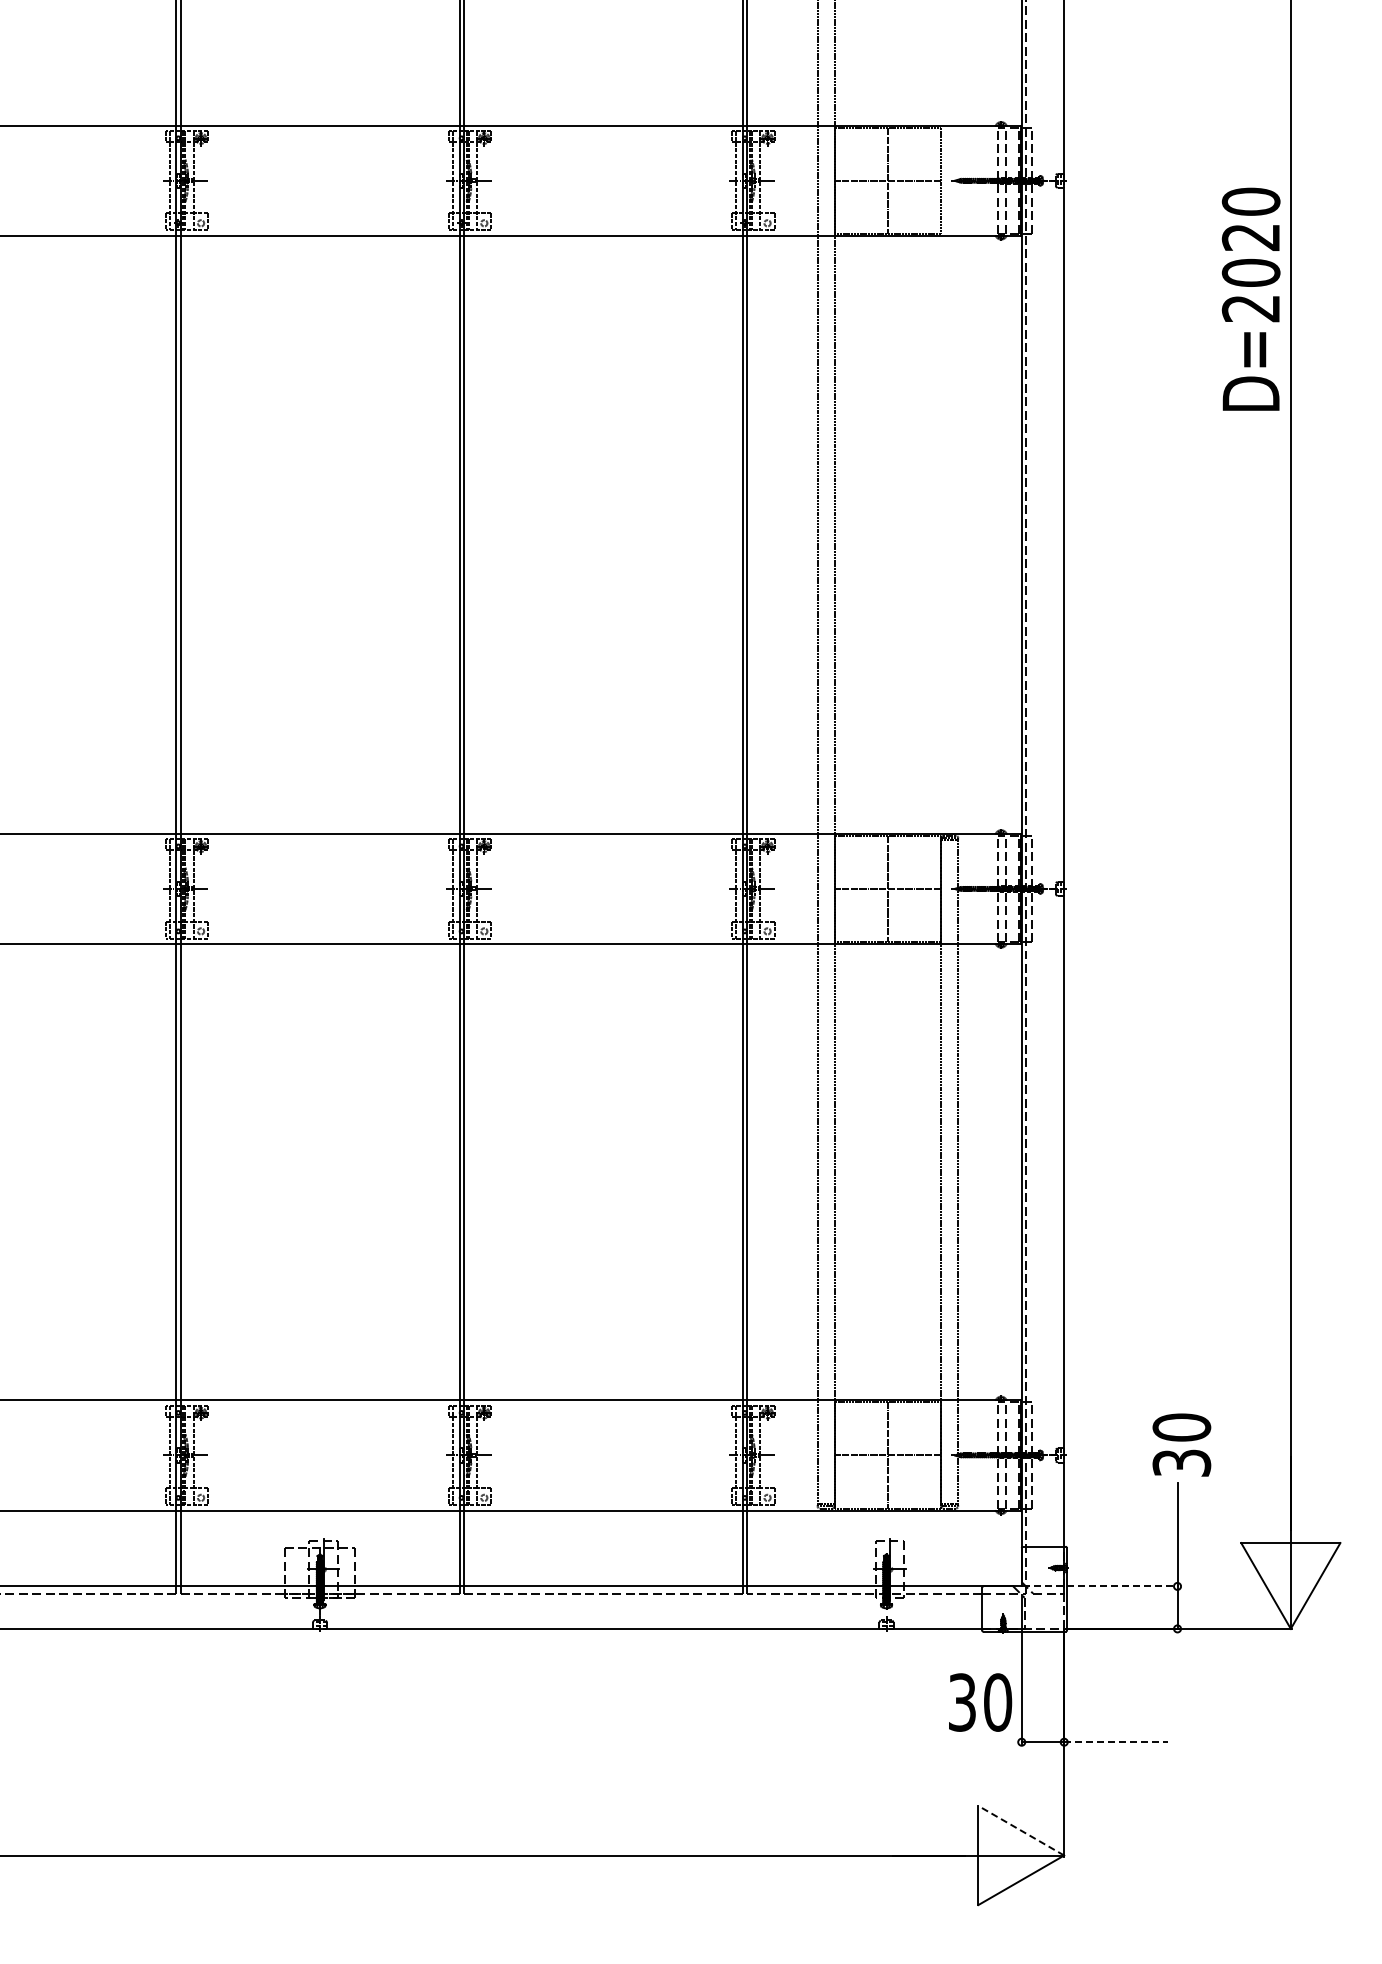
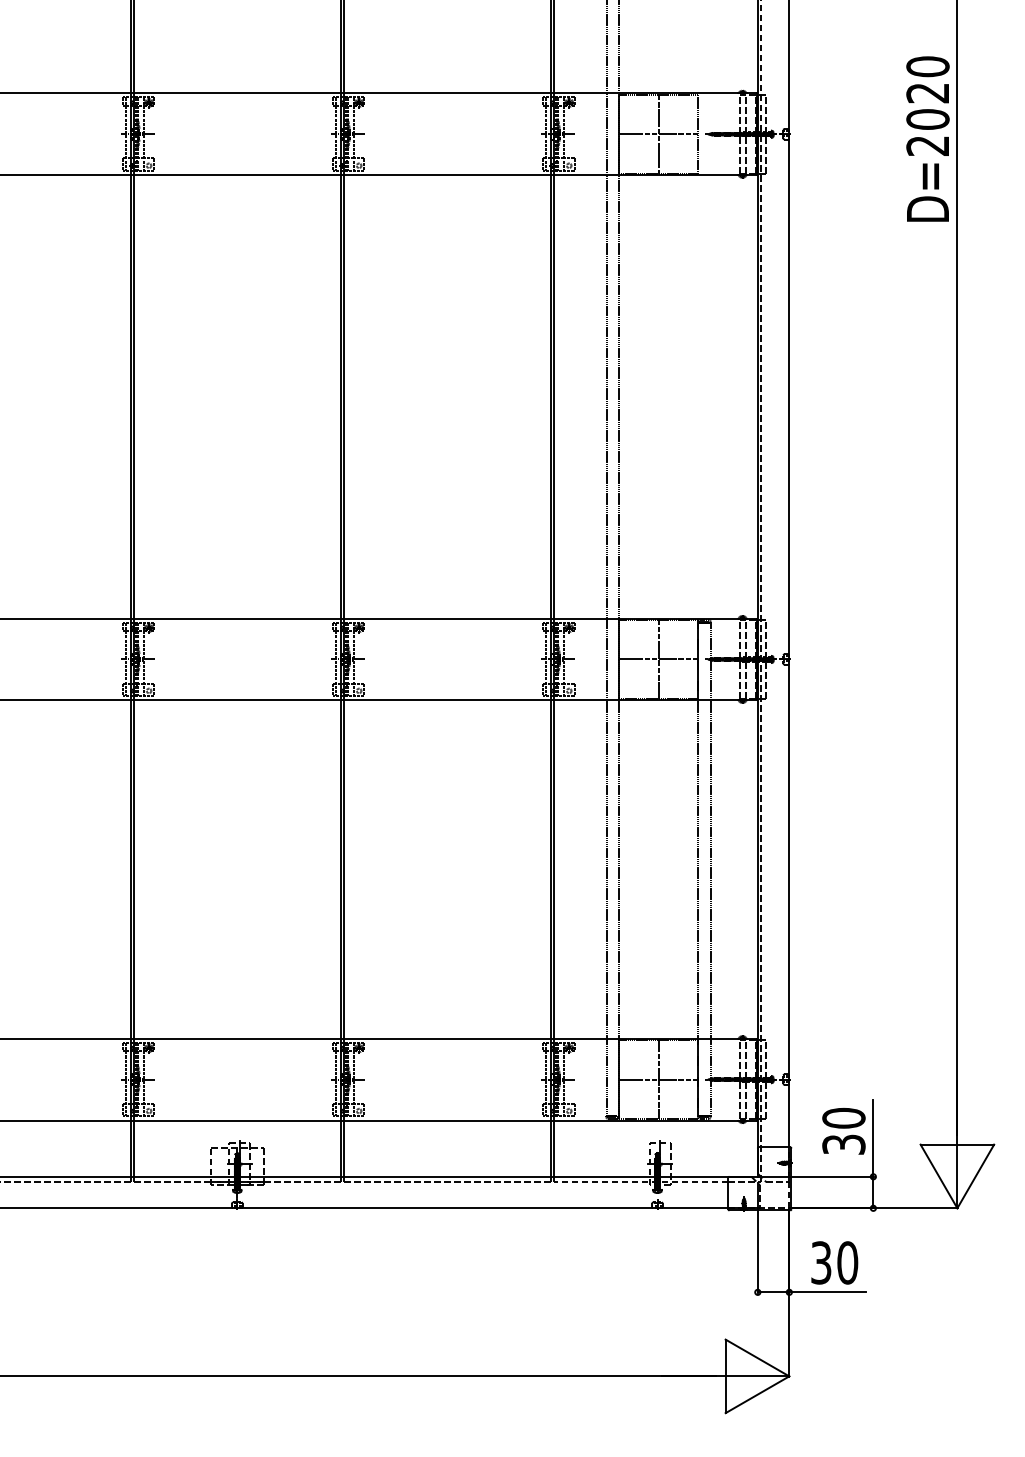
text: (1250, 298) -> (927, 138), moved
text: (1181, 1444) -> (843, 1130), moved
line: (1101, 1586) -> (816, 1176), dashed -> solid
text: (980, 1702) -> (834, 1262), moved
line: (1115, 1742) -> (827, 1292), dashed -> solid
line: (1021, 1830) -> (757, 1357), dashed -> solid

